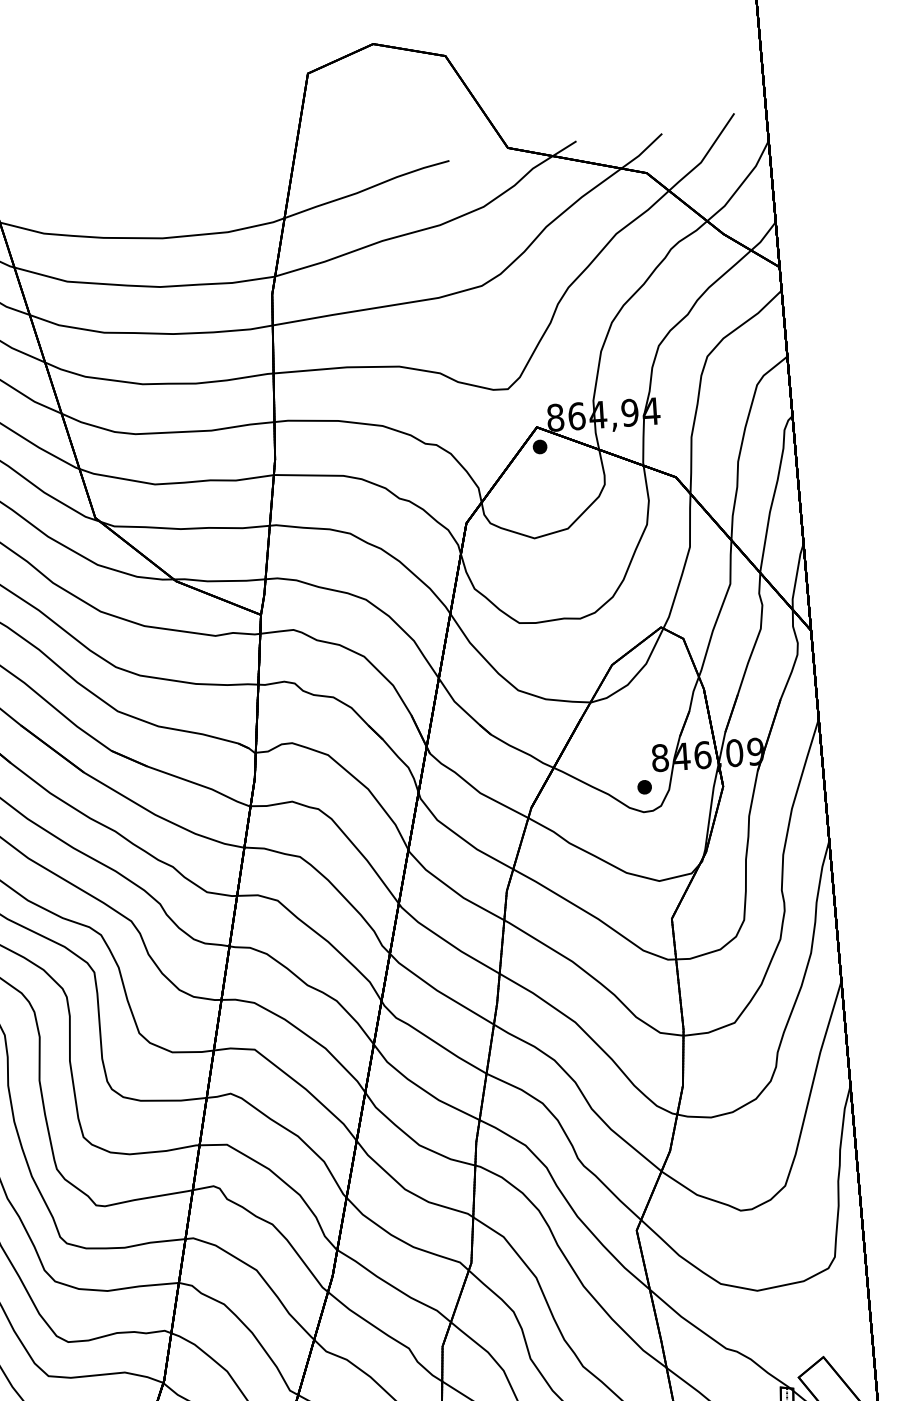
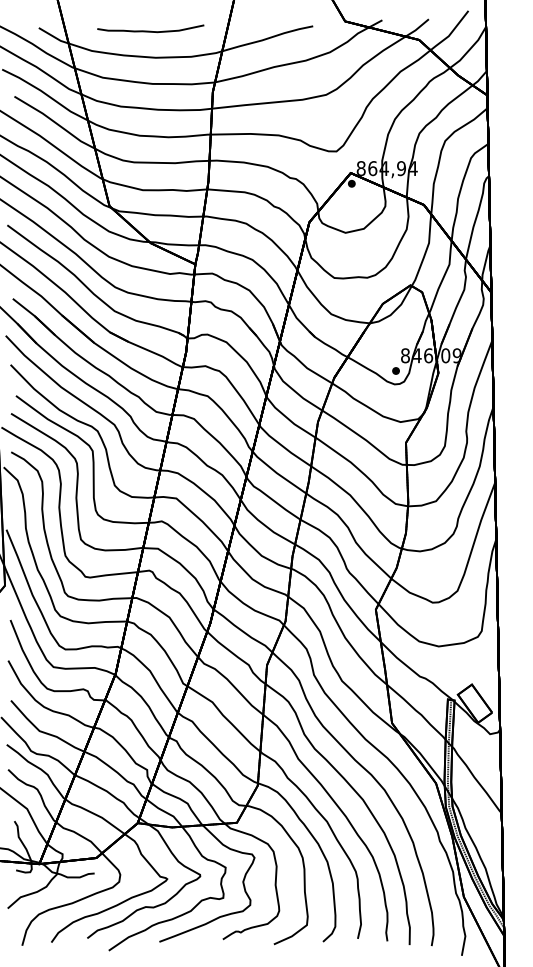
curve: (149, 188) -> (150, 30), added

